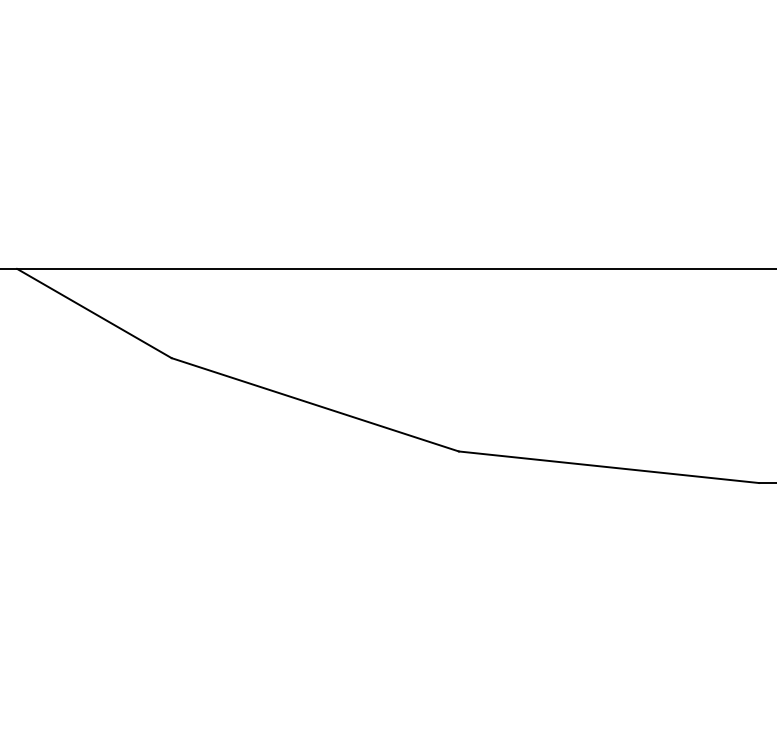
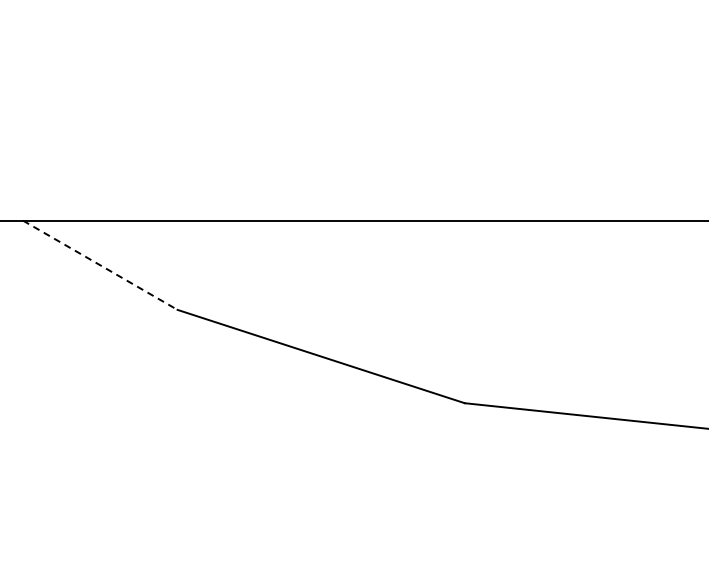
line: (94, 313) -> (100, 265), solid -> dashed

